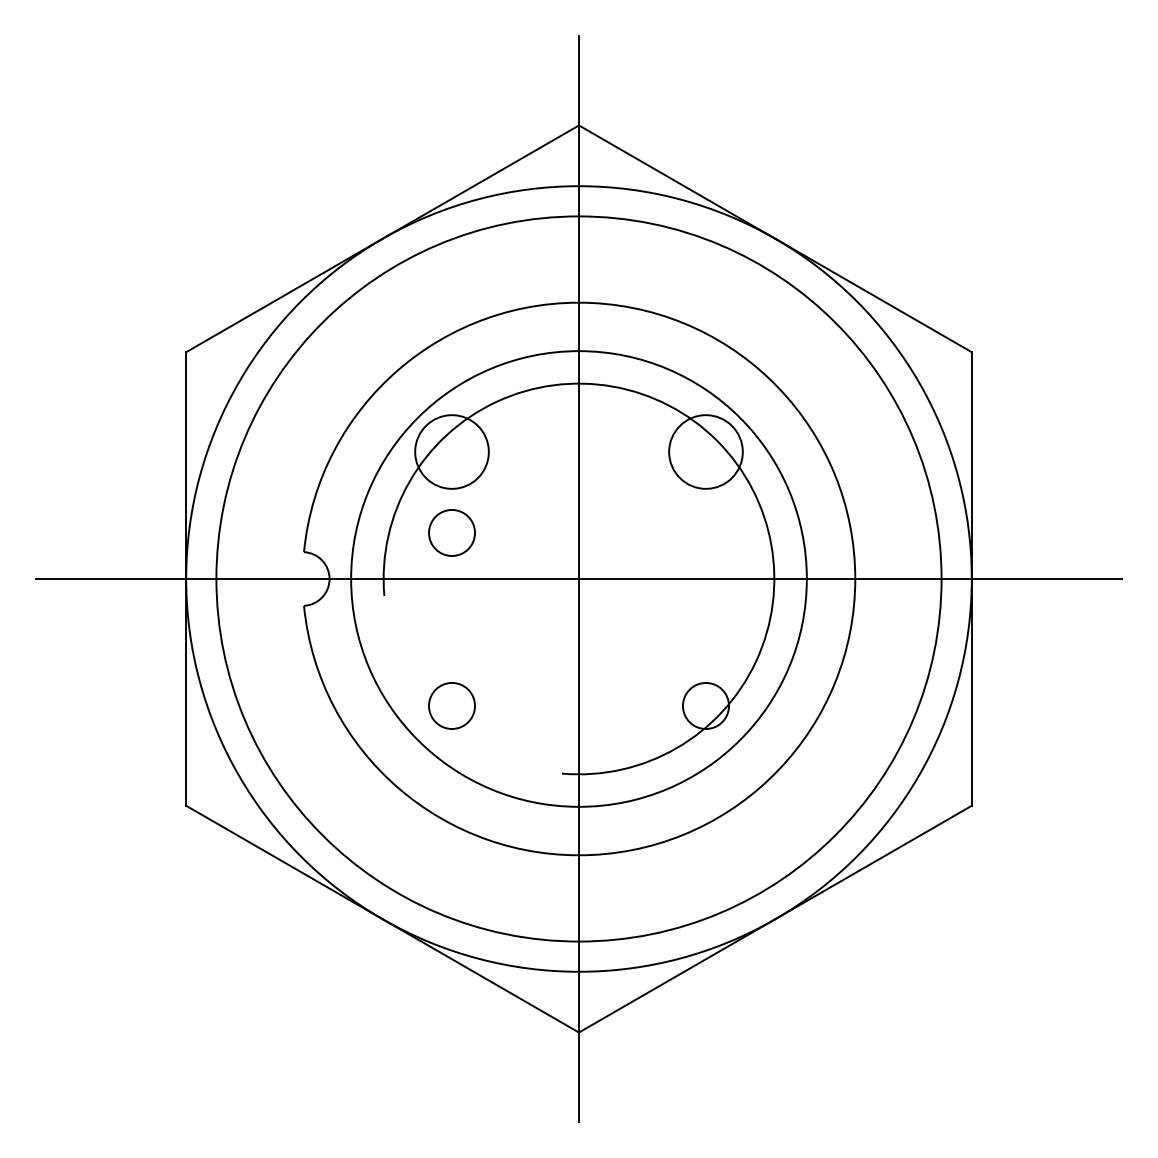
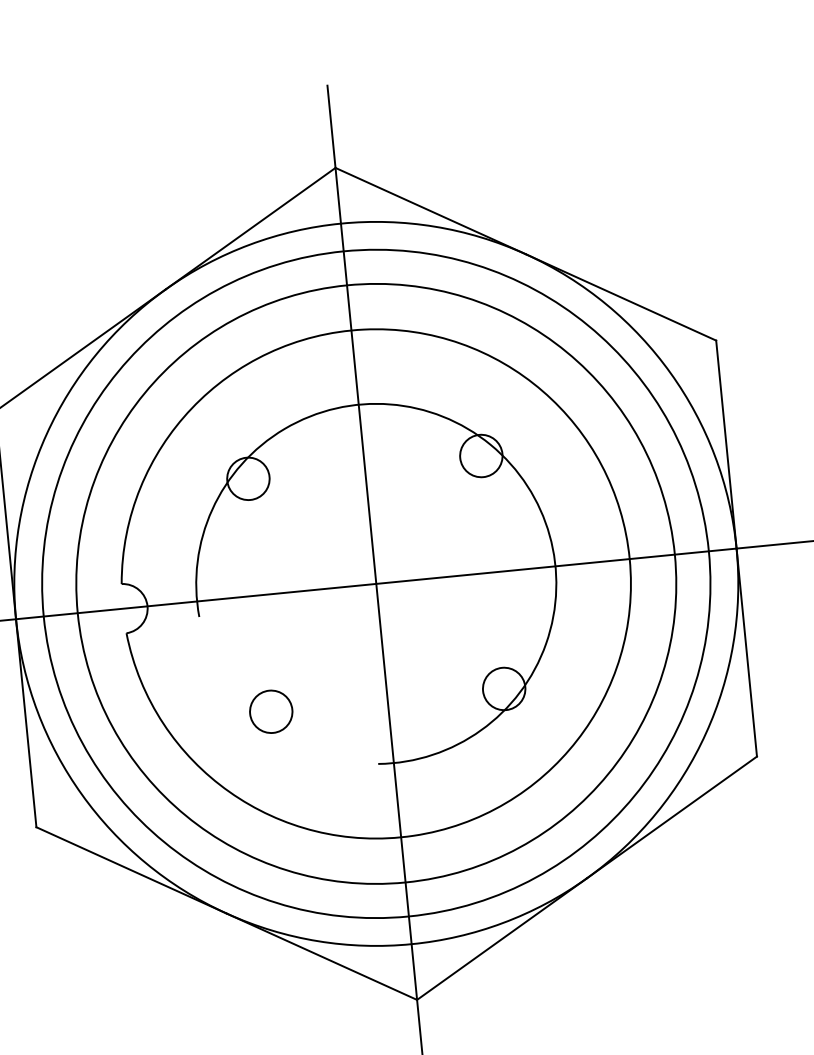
circle: (451, 451) -> (247, 478), size x0.62
circle: (705, 451) -> (480, 455), size x0.62
circle: (451, 532) -> (255, 552), removed
circle: (578, 578) -> (375, 583), size x1.43

